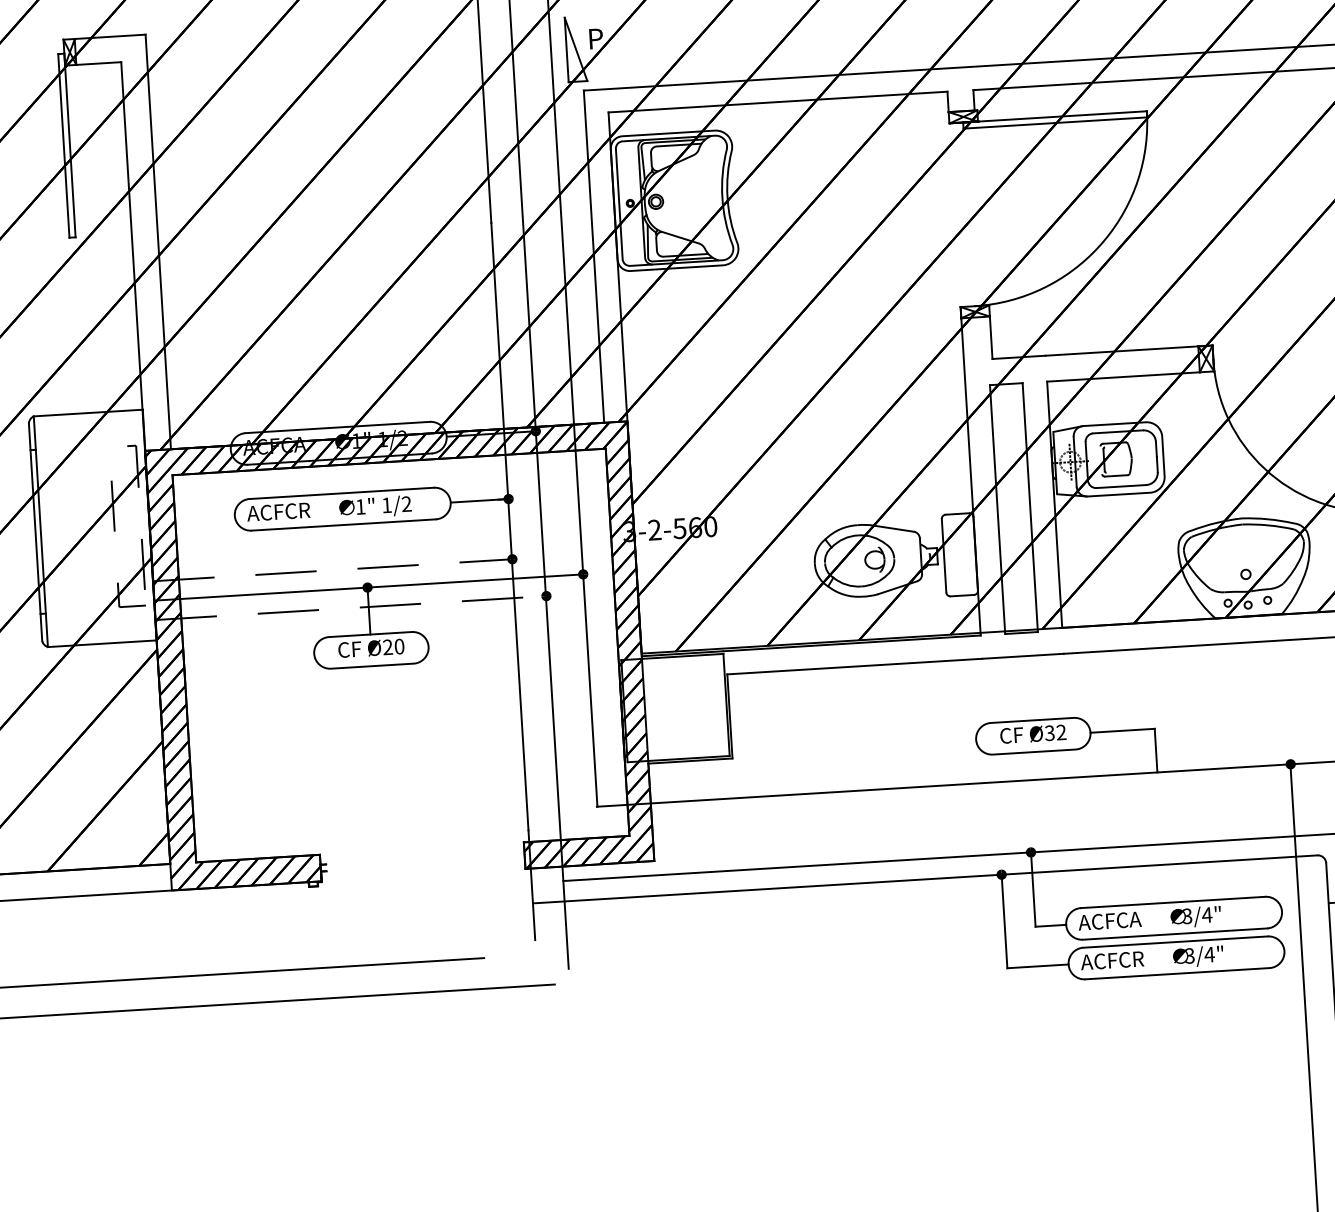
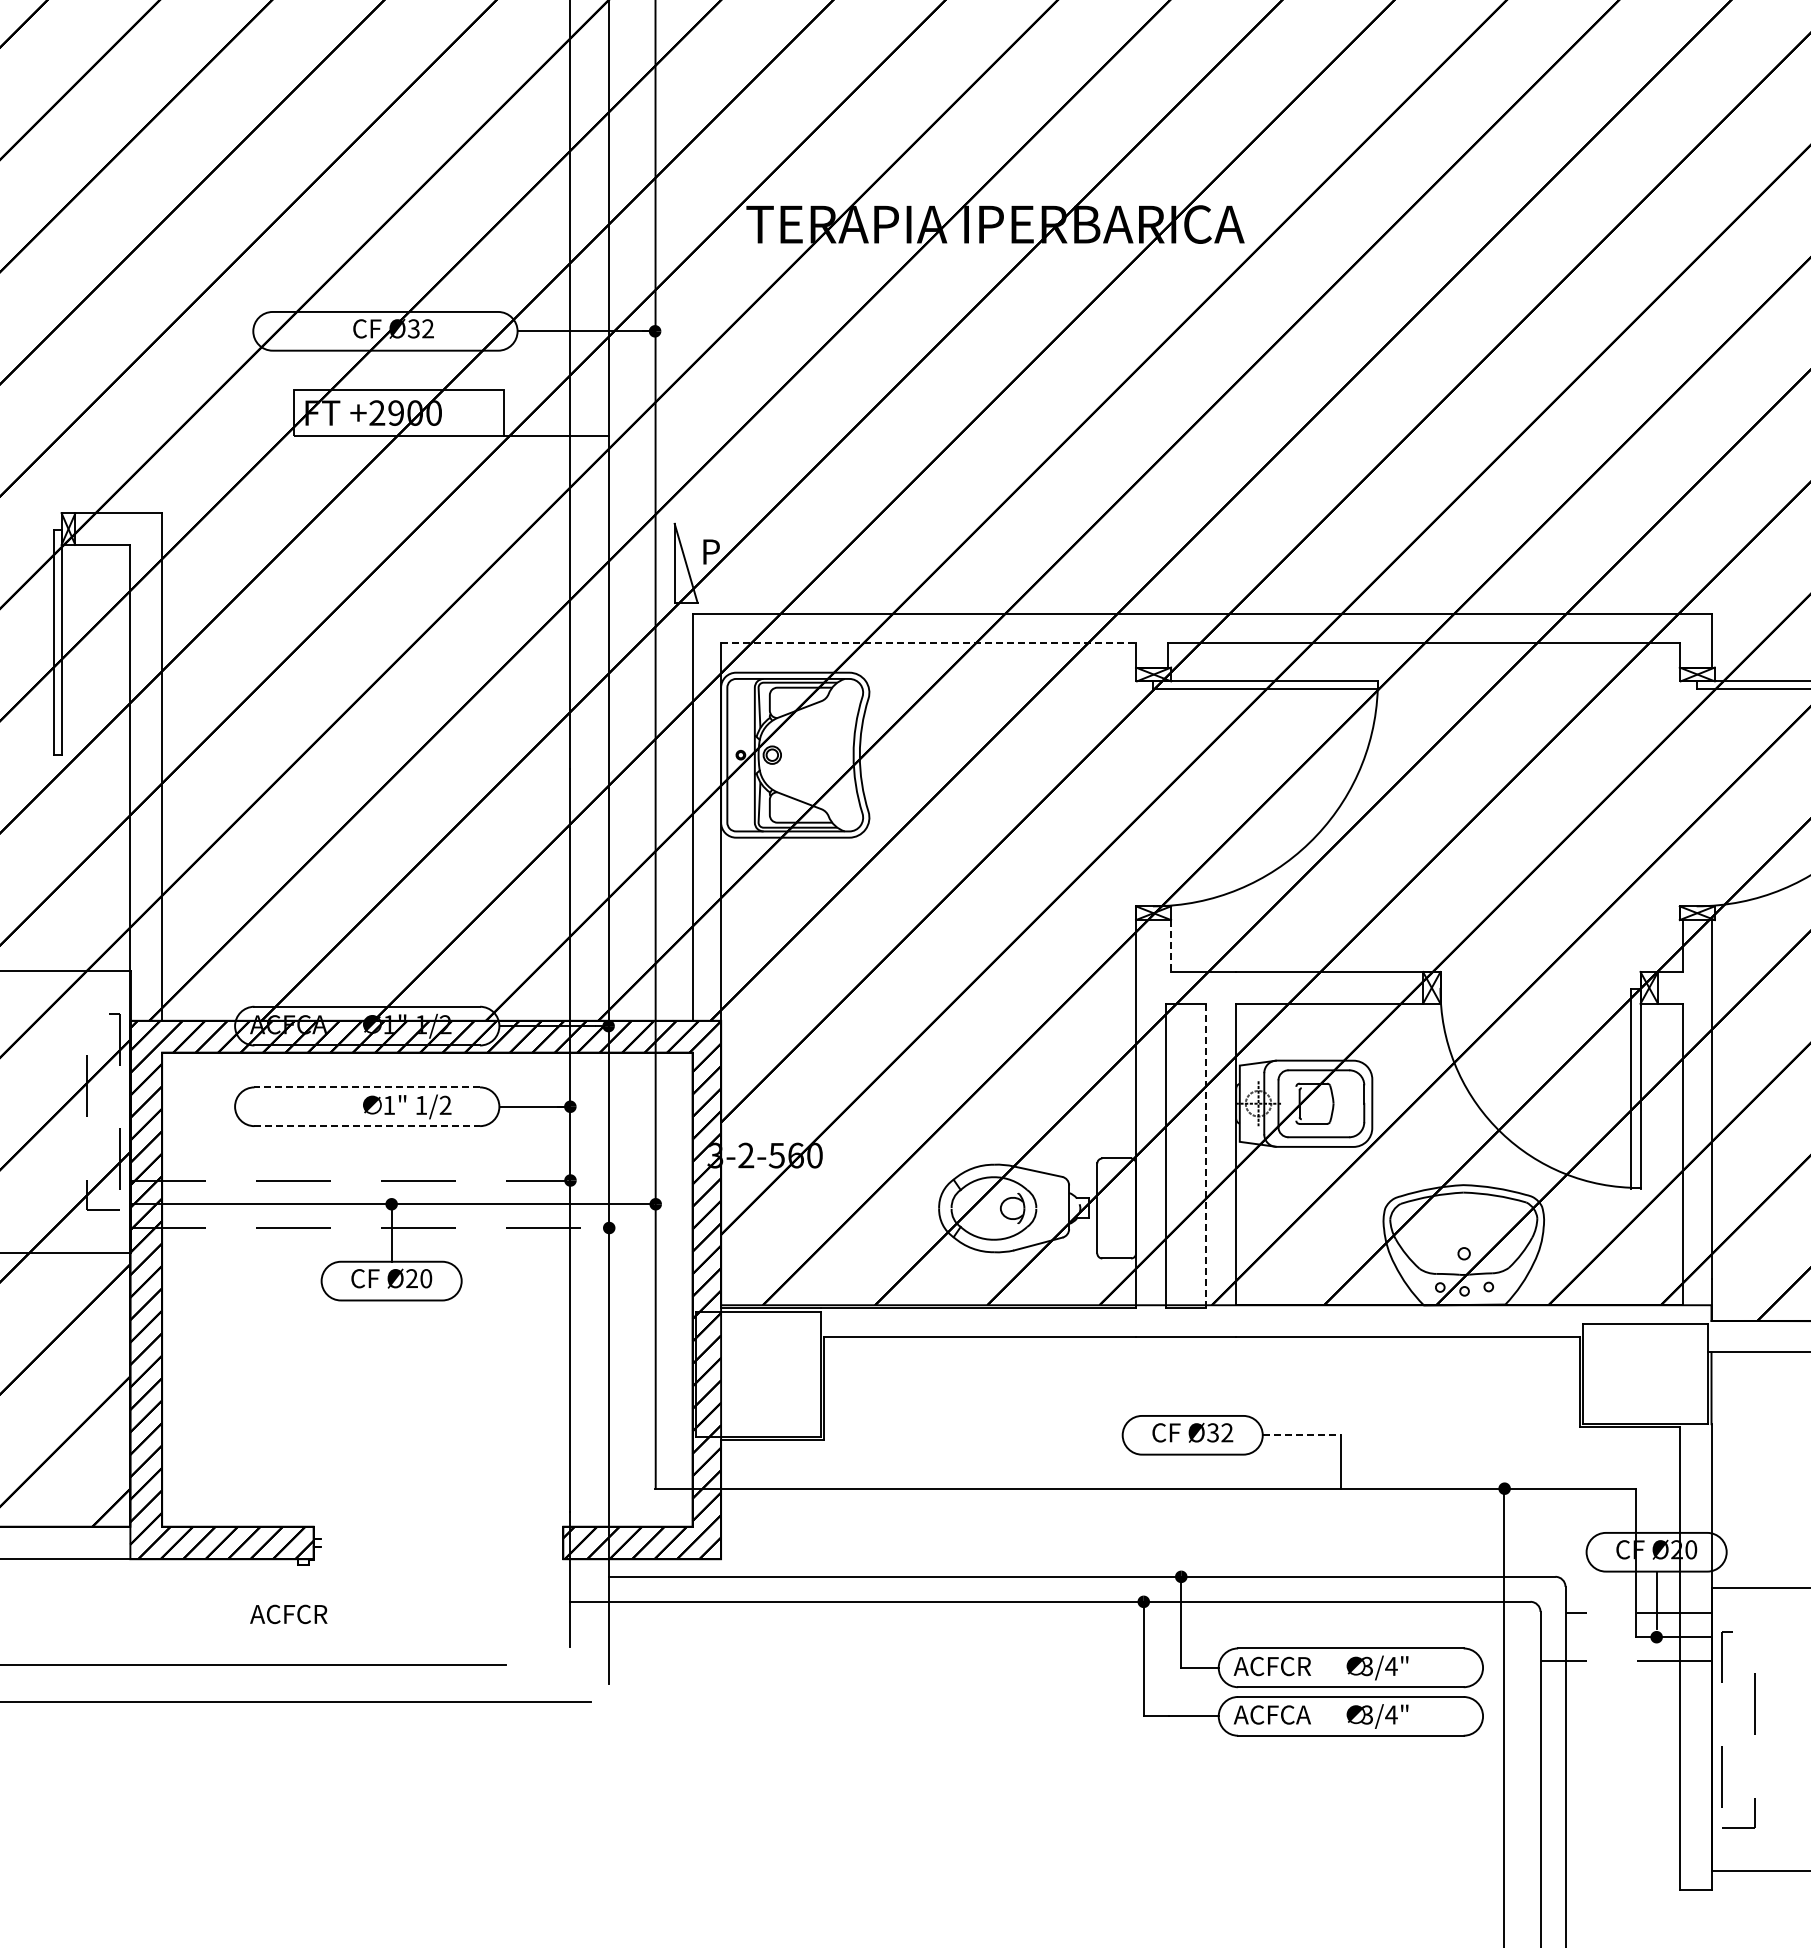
line: (778, 101) -> (929, 642), solid -> dashed
line: (991, 338) -> (1171, 946), solid -> dashed
line: (342, 493) -> (367, 1087), solid -> dashed
line: (1030, 507) -> (1206, 1155), solid -> dashed
text: (278, 512) -> (288, 1614), moved
line: (343, 525) -> (367, 1126), solid -> dashed
line: (1122, 730) -> (1302, 1435), solid -> dashed
text: (1135, 919) -> (1303, 1666), ACFCA -> ACFCR
text: (1137, 958) -> (1303, 1714), ACFCR -> ACFCA

